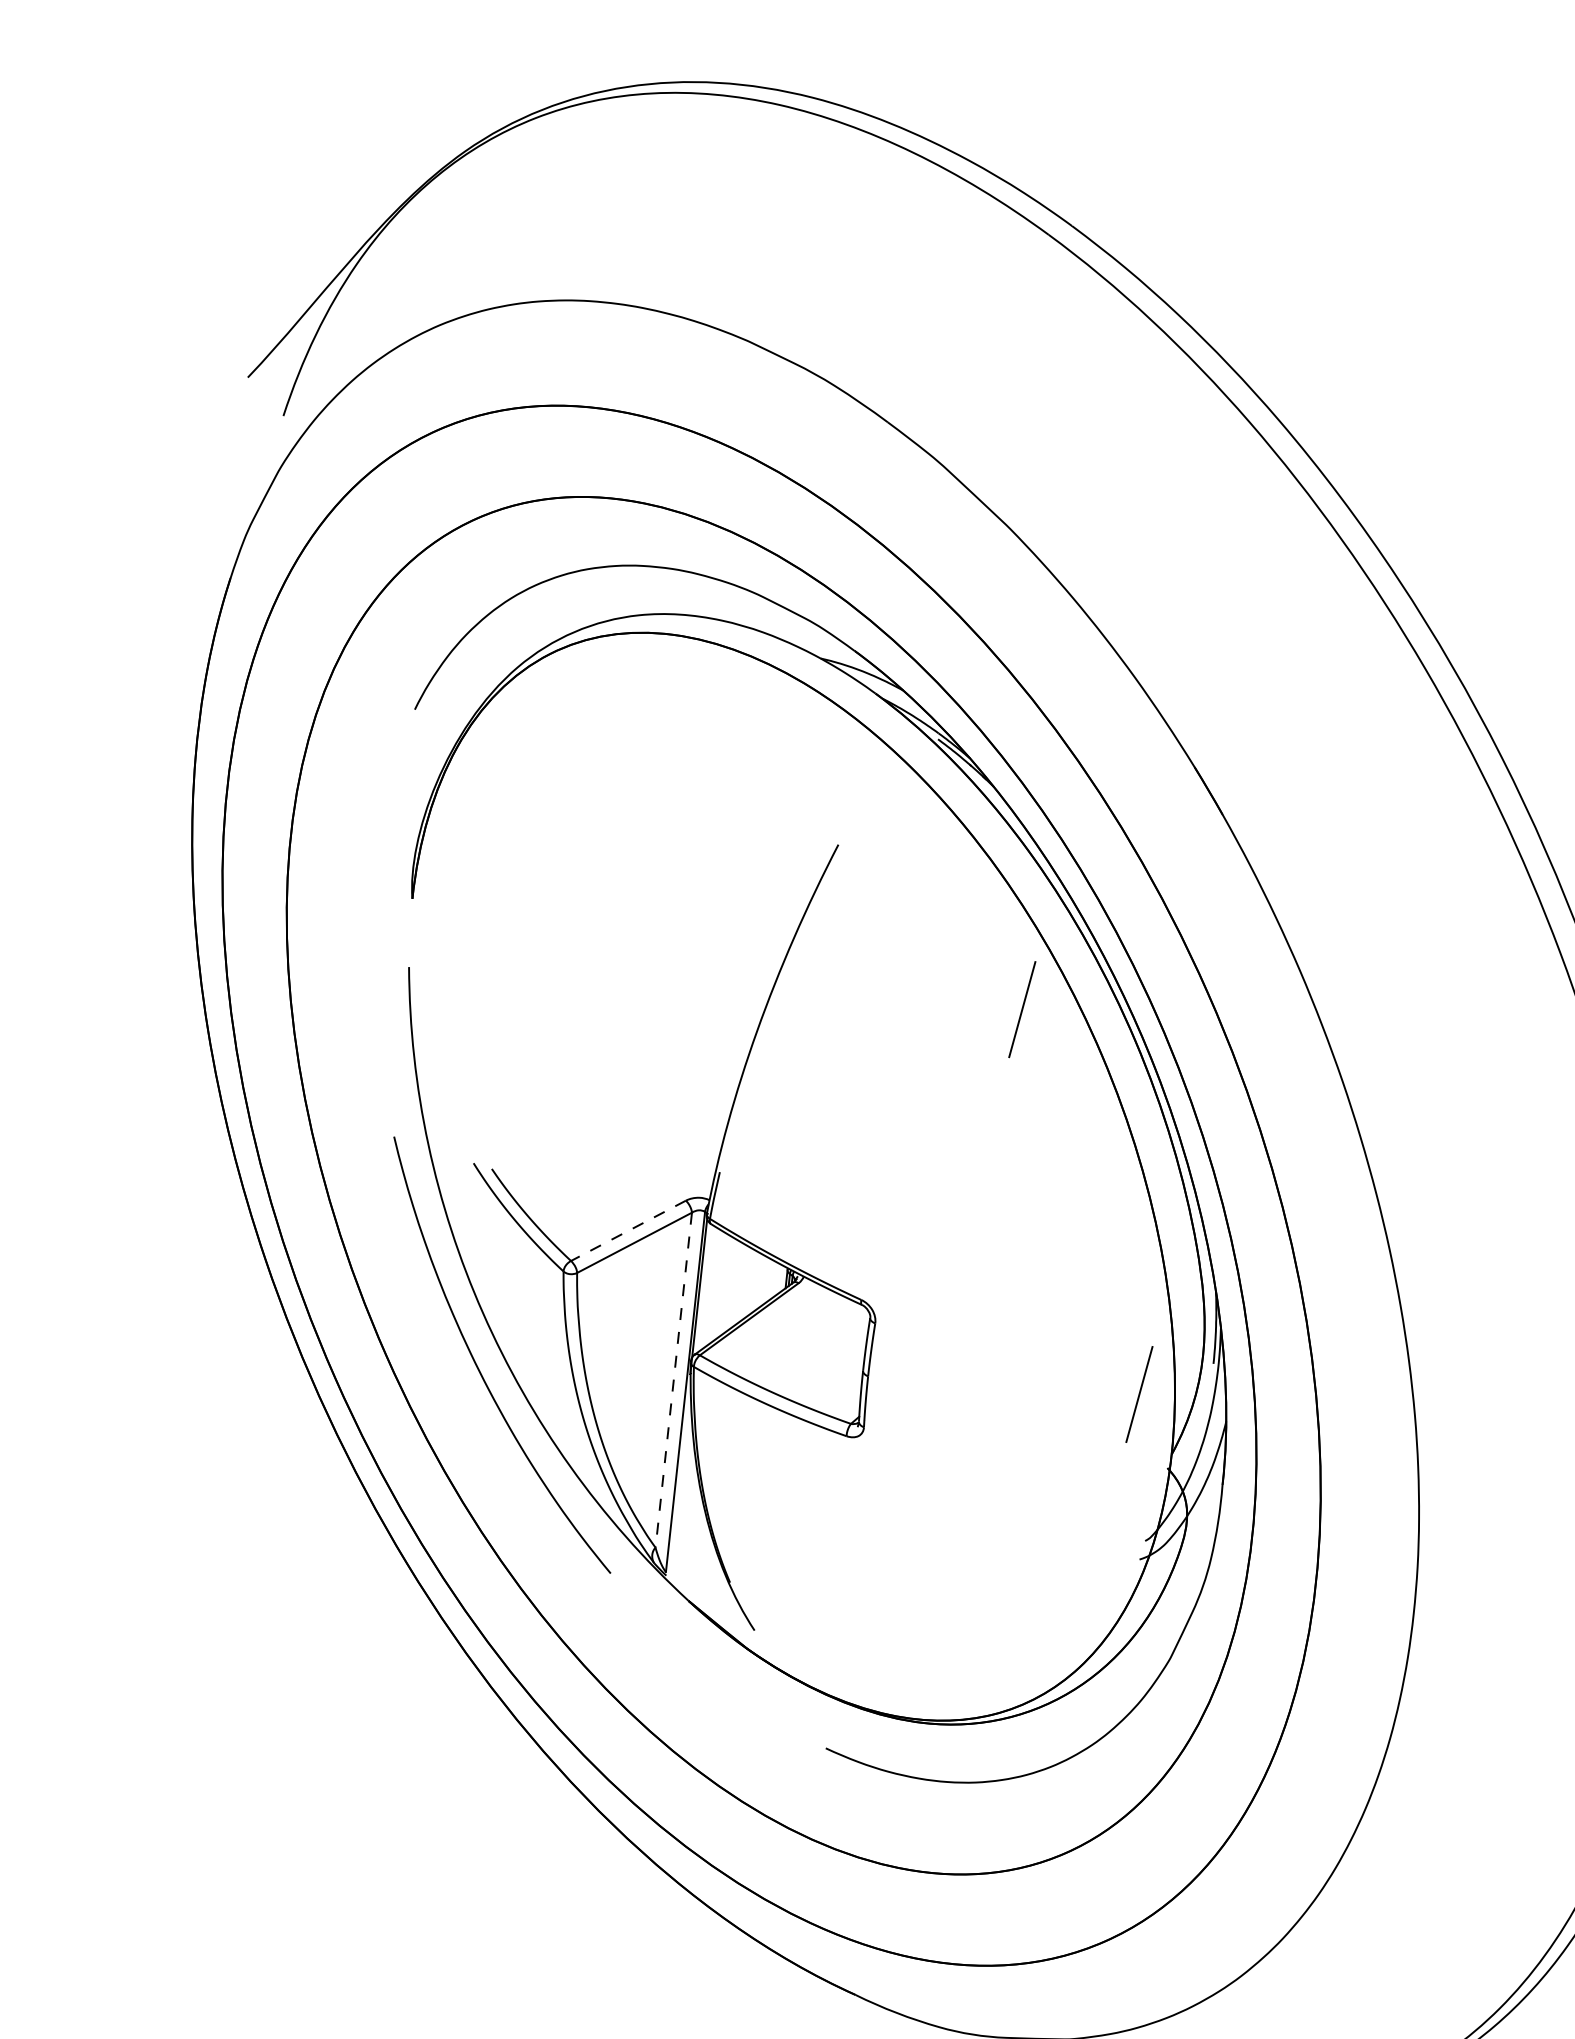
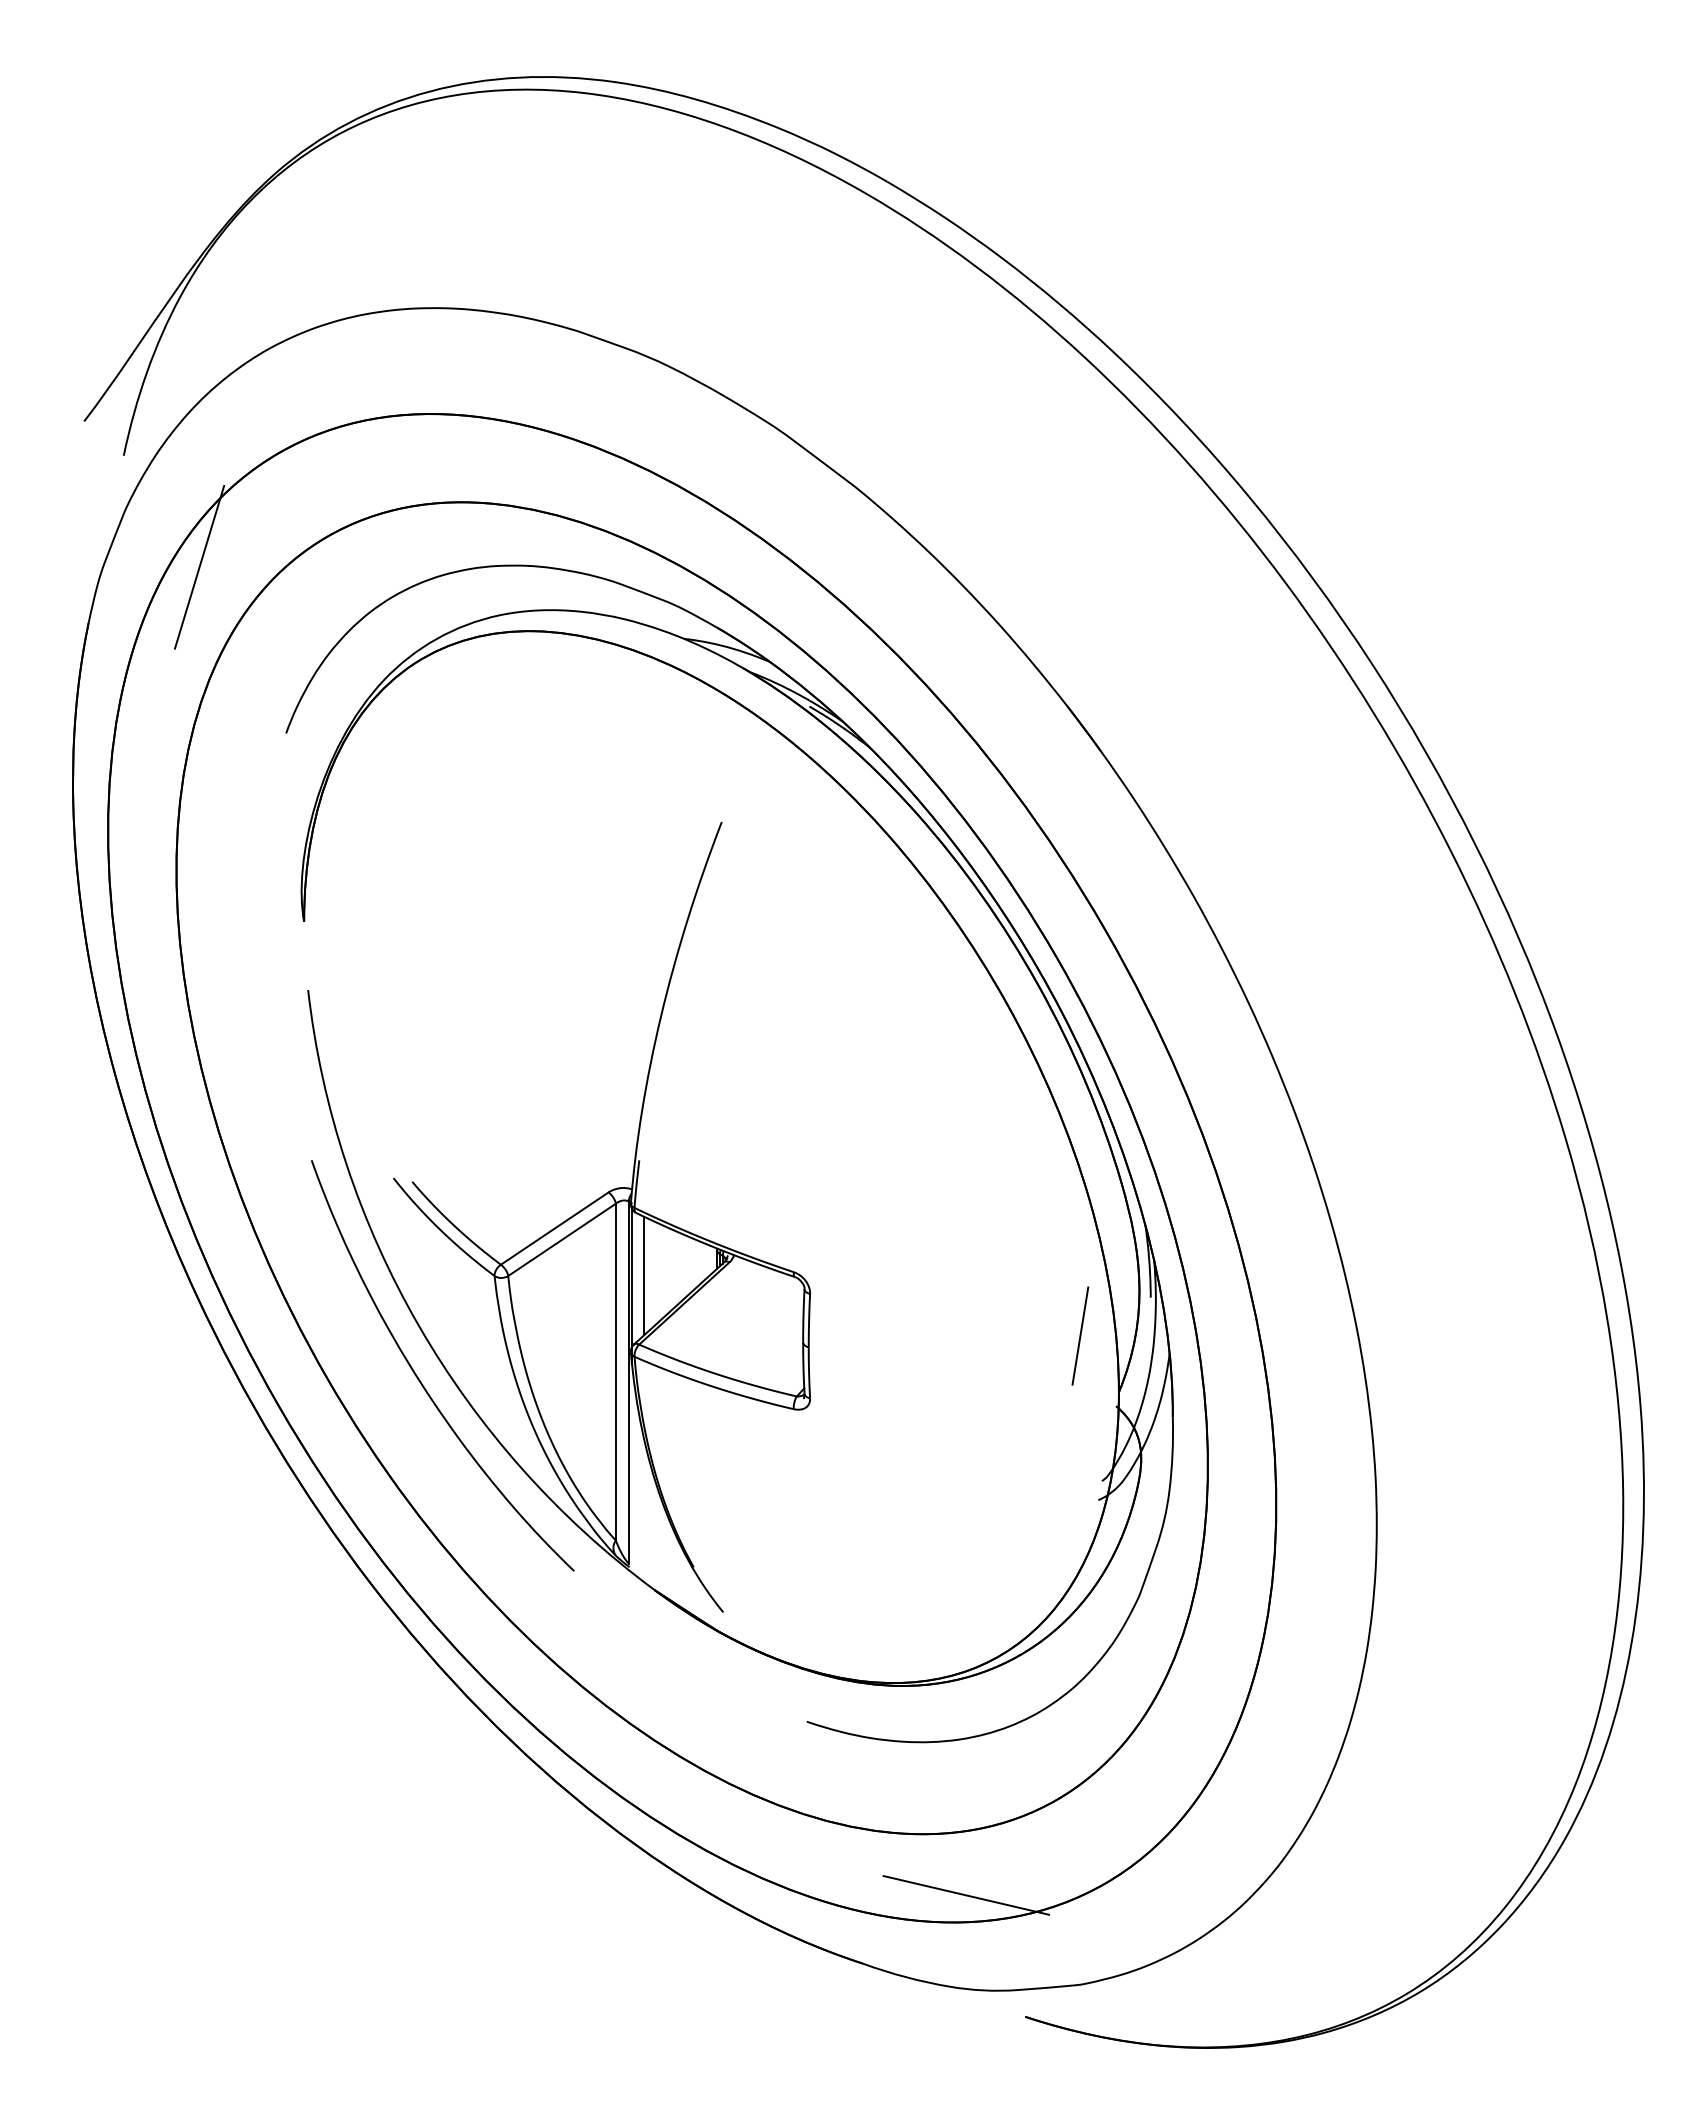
line: (346, 534) -> (199, 566), added
line: (1022, 1009) -> (922, 965), removed
line: (628, 1230) -> (554, 1228), dashed -> solid
line: (712, 1287) -> (644, 1275), added
line: (673, 1380) -> (615, 1372), dashed -> solid
line: (965, 1938) -> (966, 1895), added

